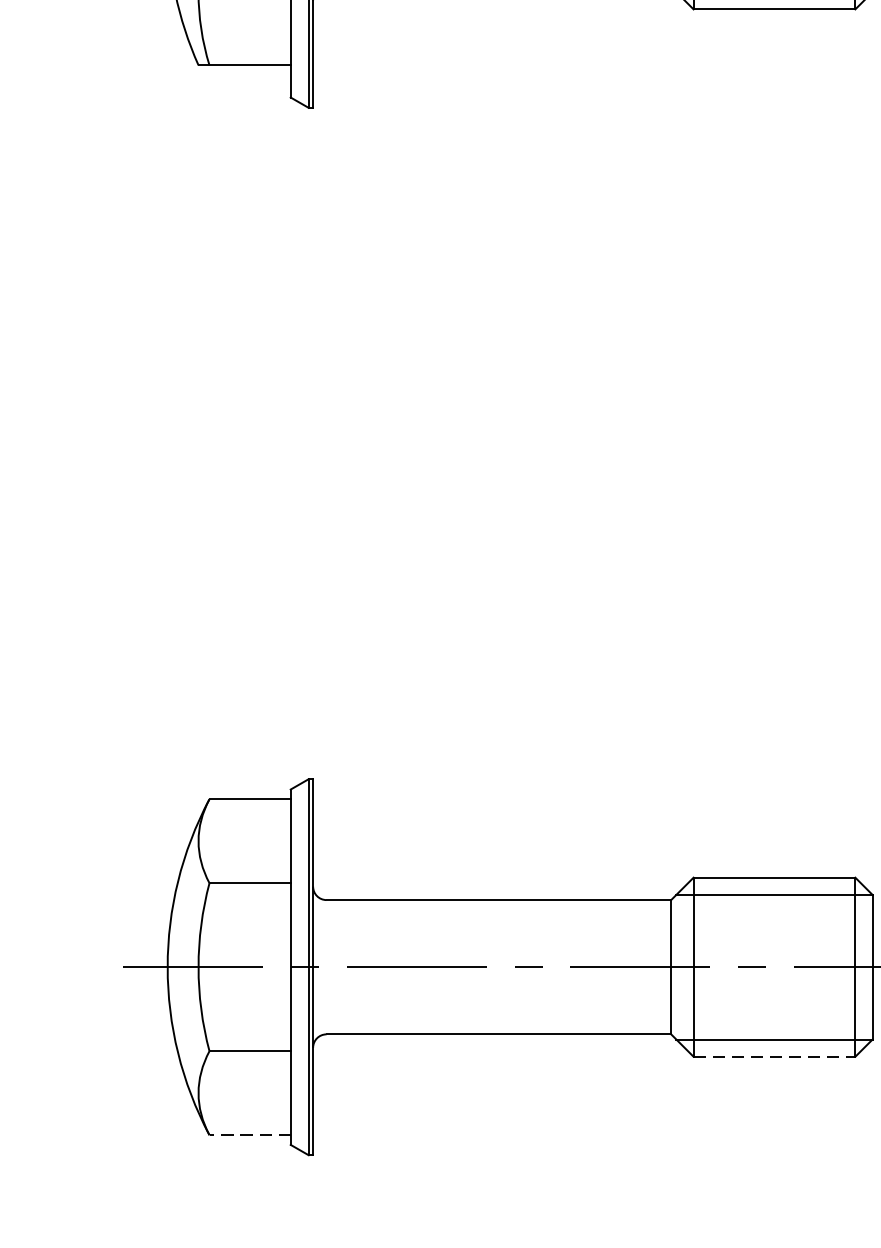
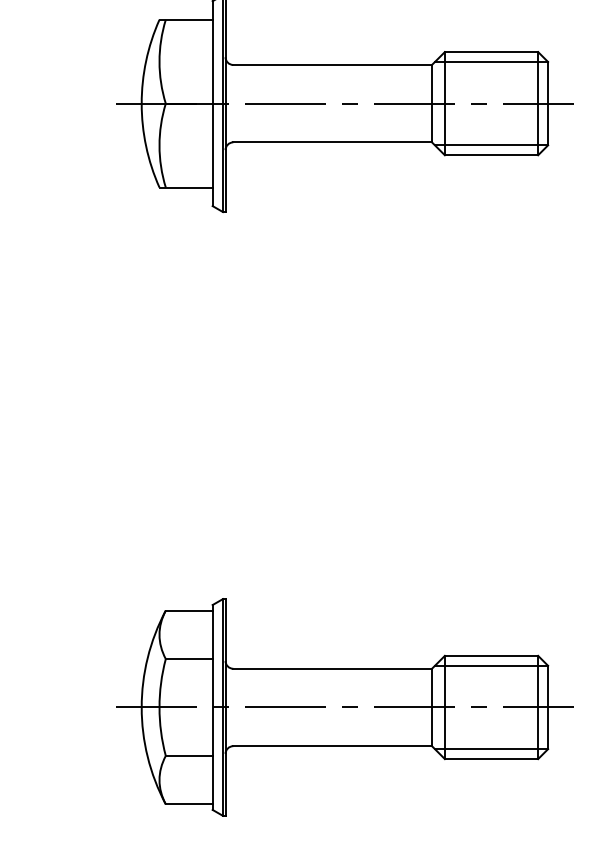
line: (774, 1057) -> (491, 759), dashed -> solid
line: (248, 1135) -> (188, 804), dashed -> solid

